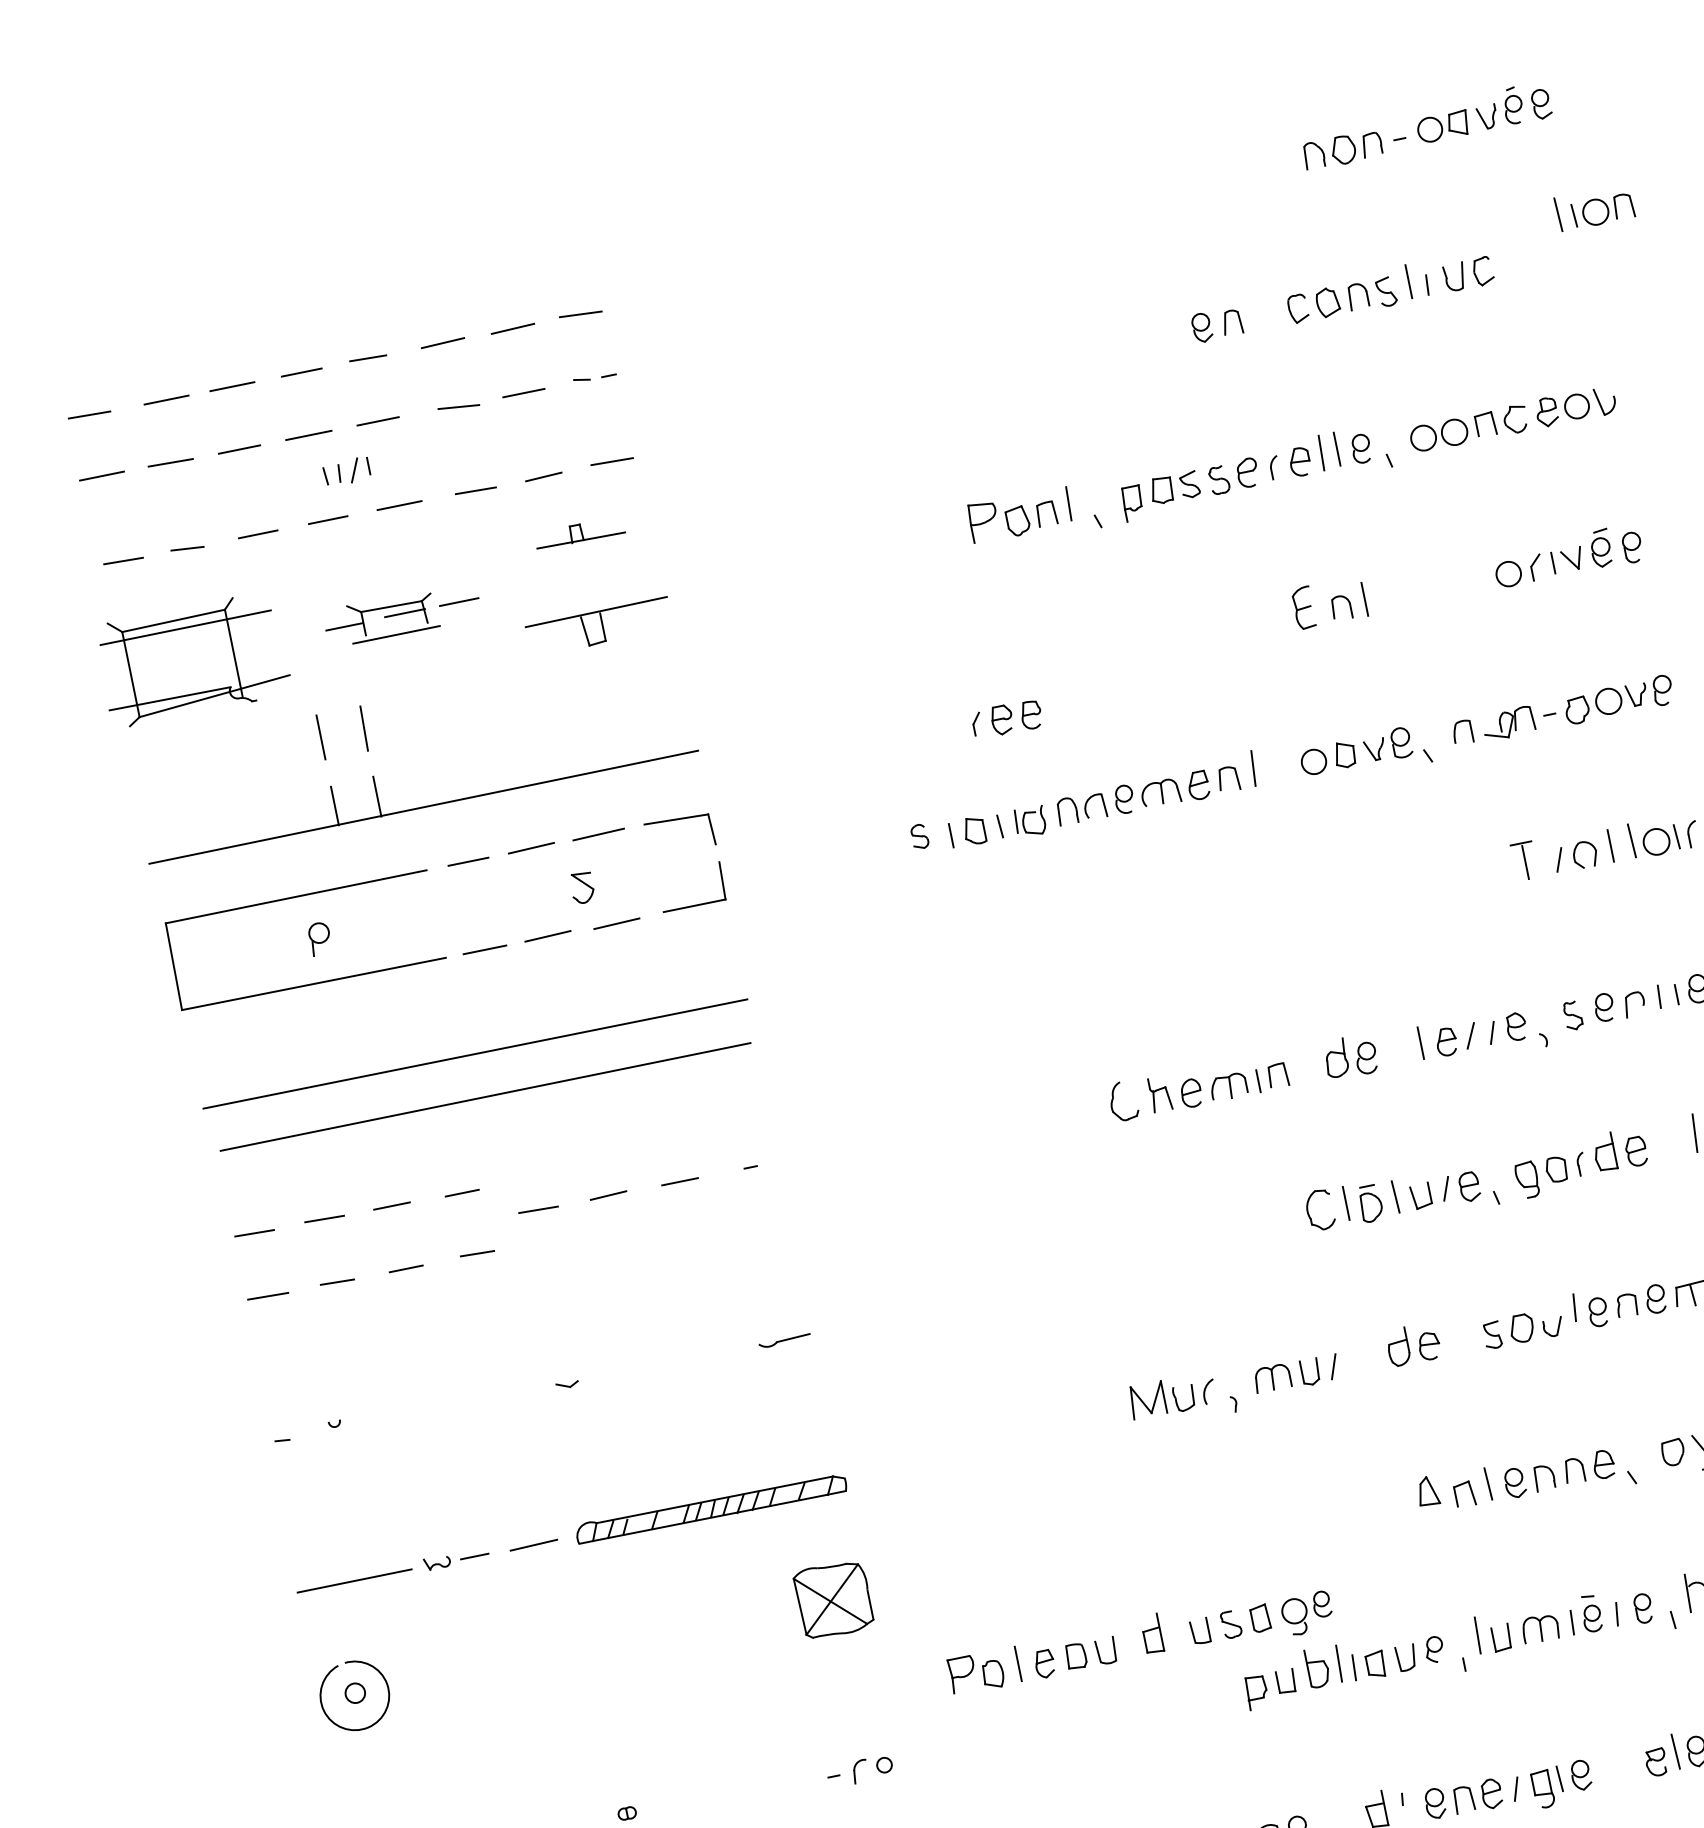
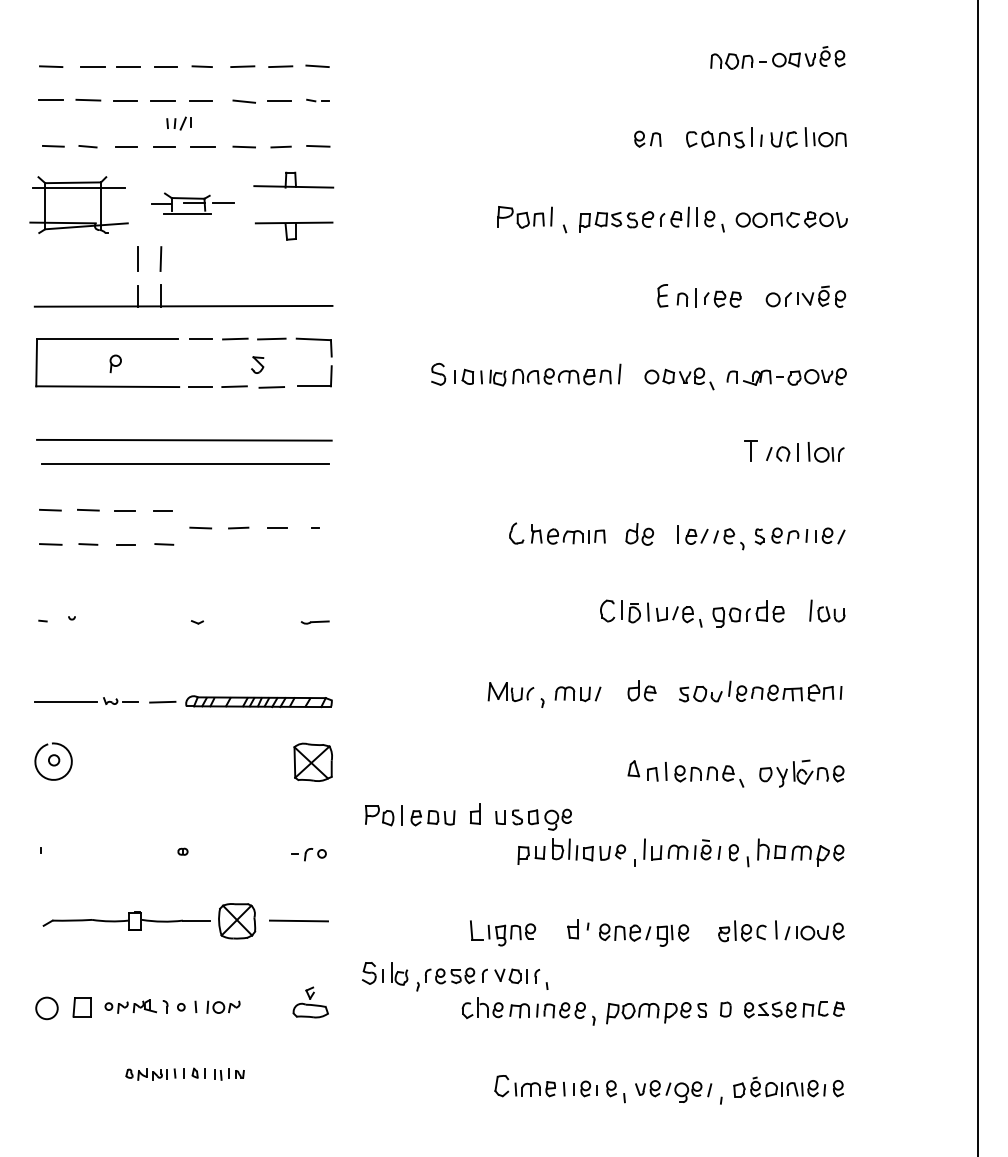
part: (1594, 208) -> (825, 137), moved
part: (578, 532) -> (293, 179), size x1.67
part: (1006, 717) -> (722, 298), moved
part: (919, 835) -> (438, 373), size x1.67

